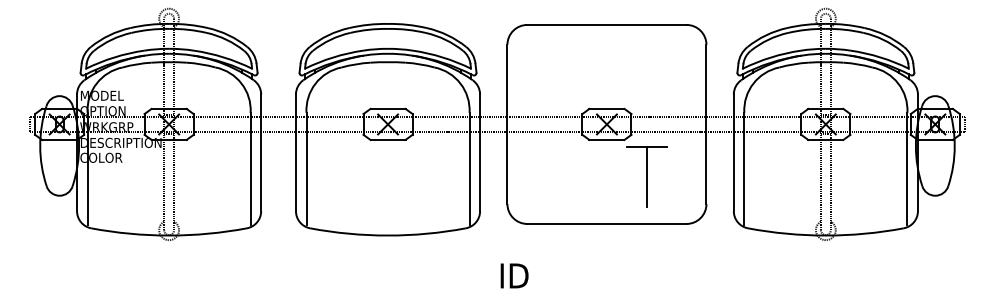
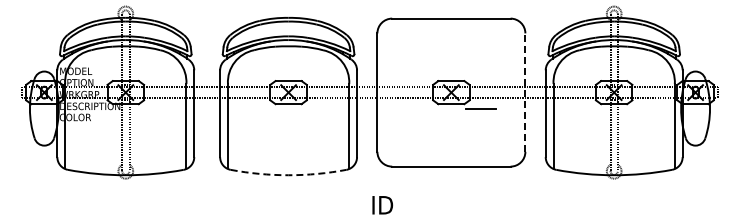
line: (706, 124) -> (525, 92), solid -> dashed
line: (646, 176) -> (480, 131), removed
arc: (387, 235) -> (288, 175), solid -> dashed

